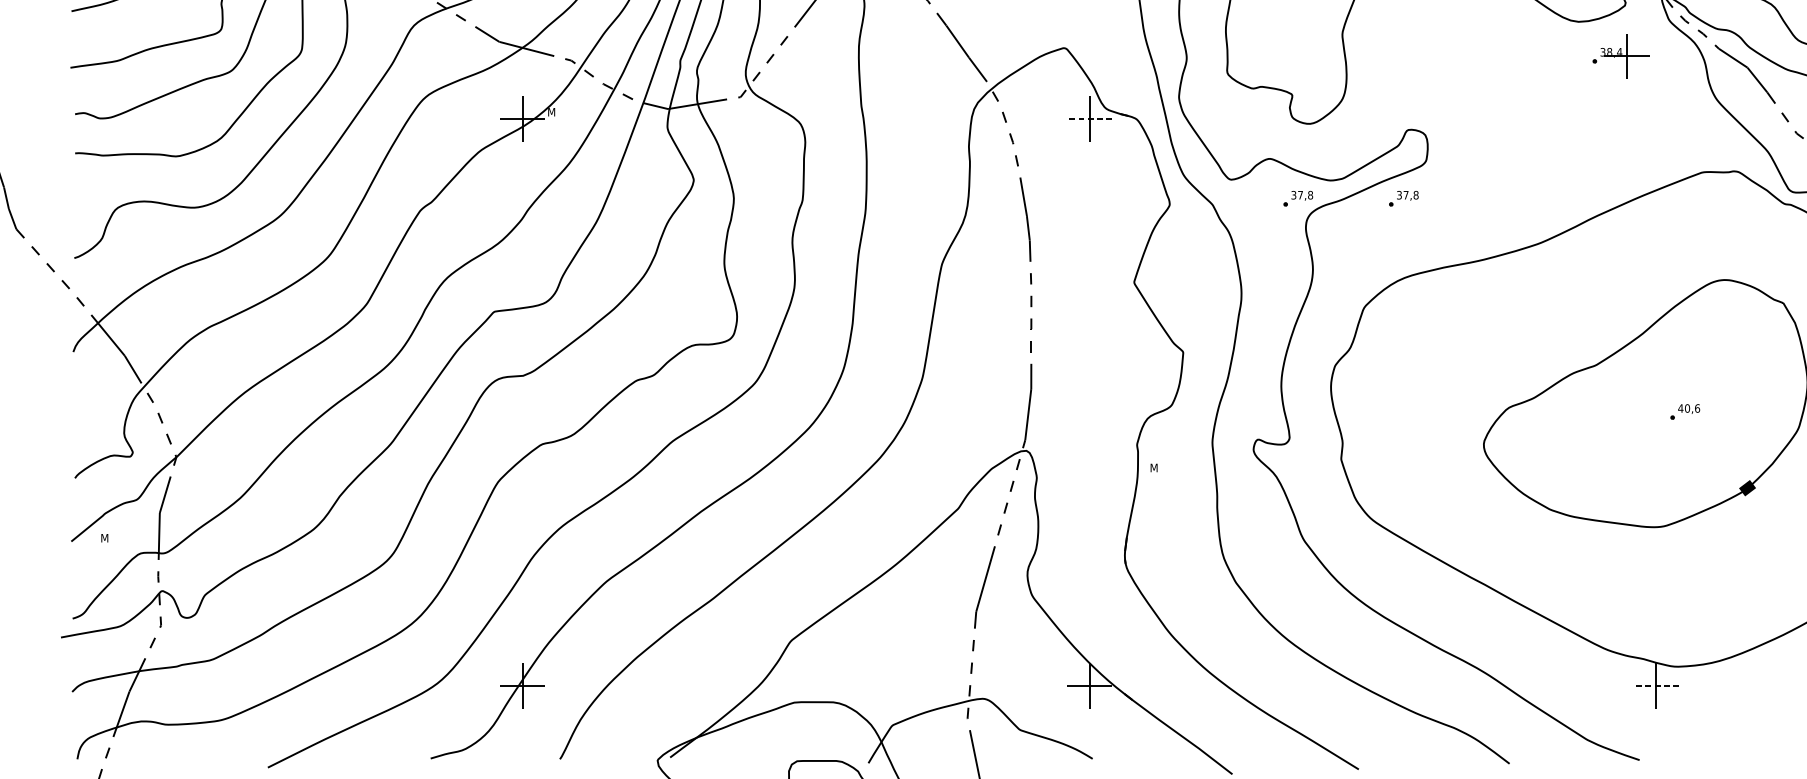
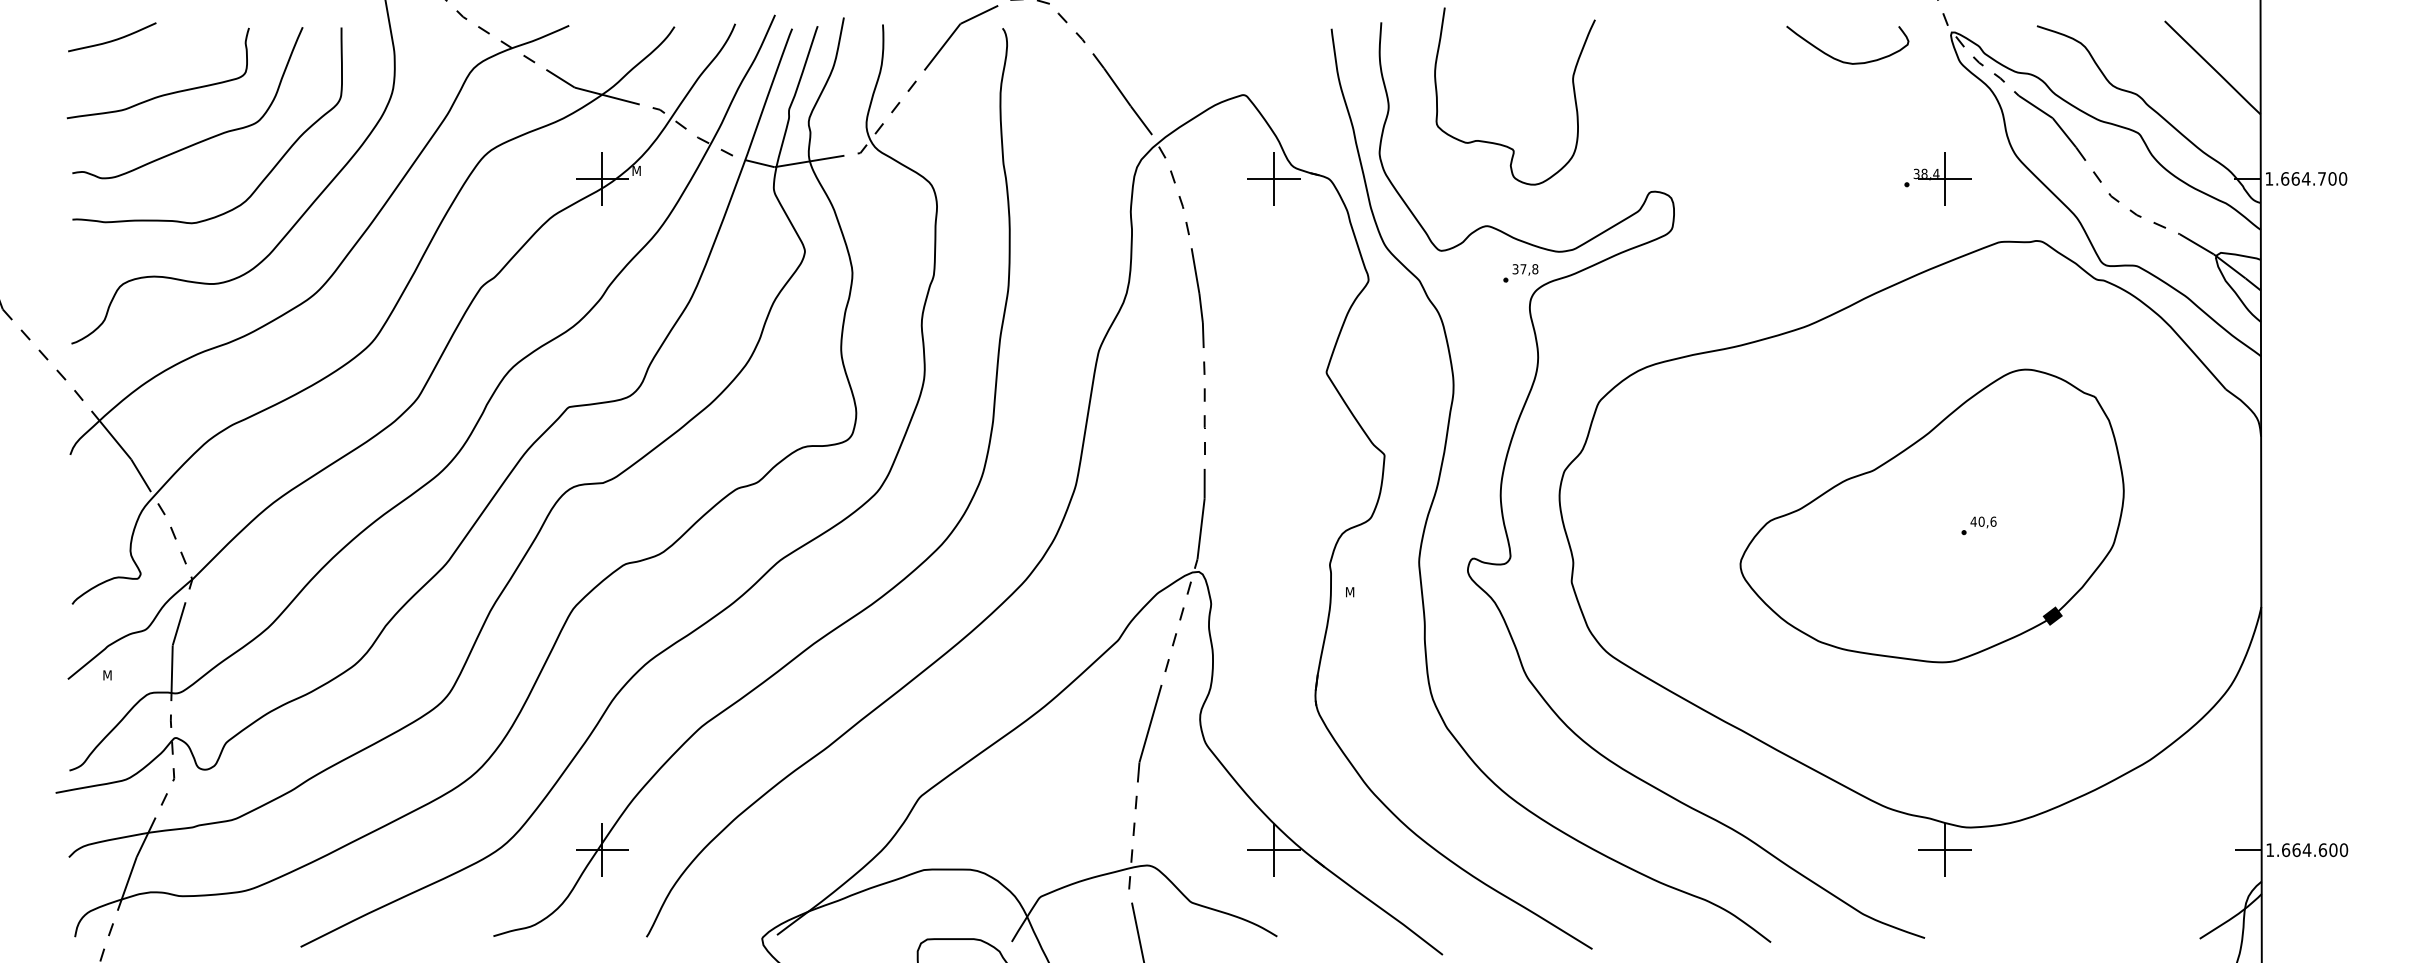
part: (1620, 56) -> (1937, 178), moved
line: (1089, 118) -> (1273, 178), dashed -> solid
part: (1403, 198) -> (1645, 273), removed
line: (1656, 686) -> (1944, 850), dashed -> solid

